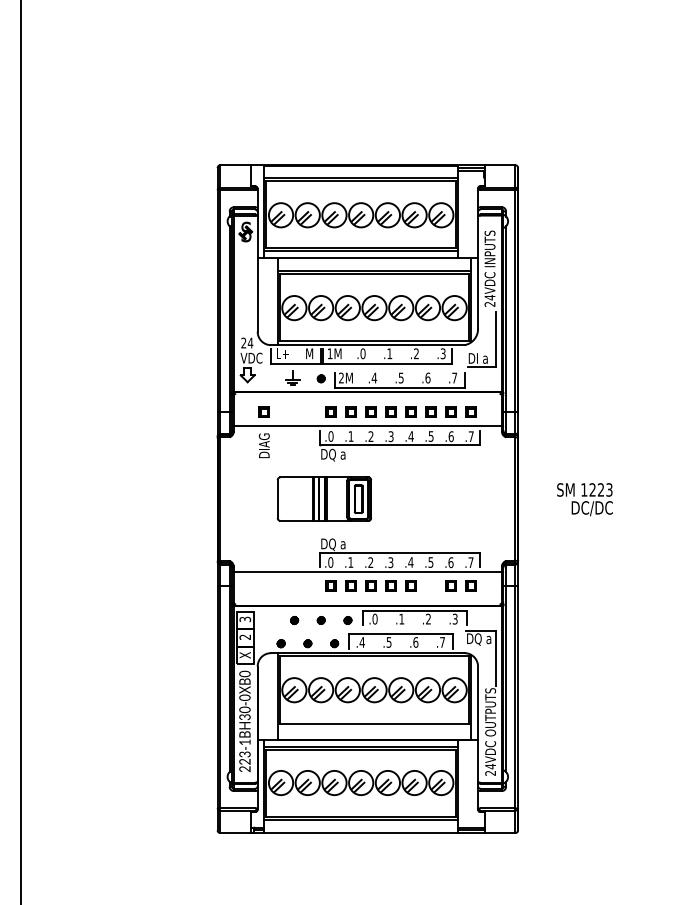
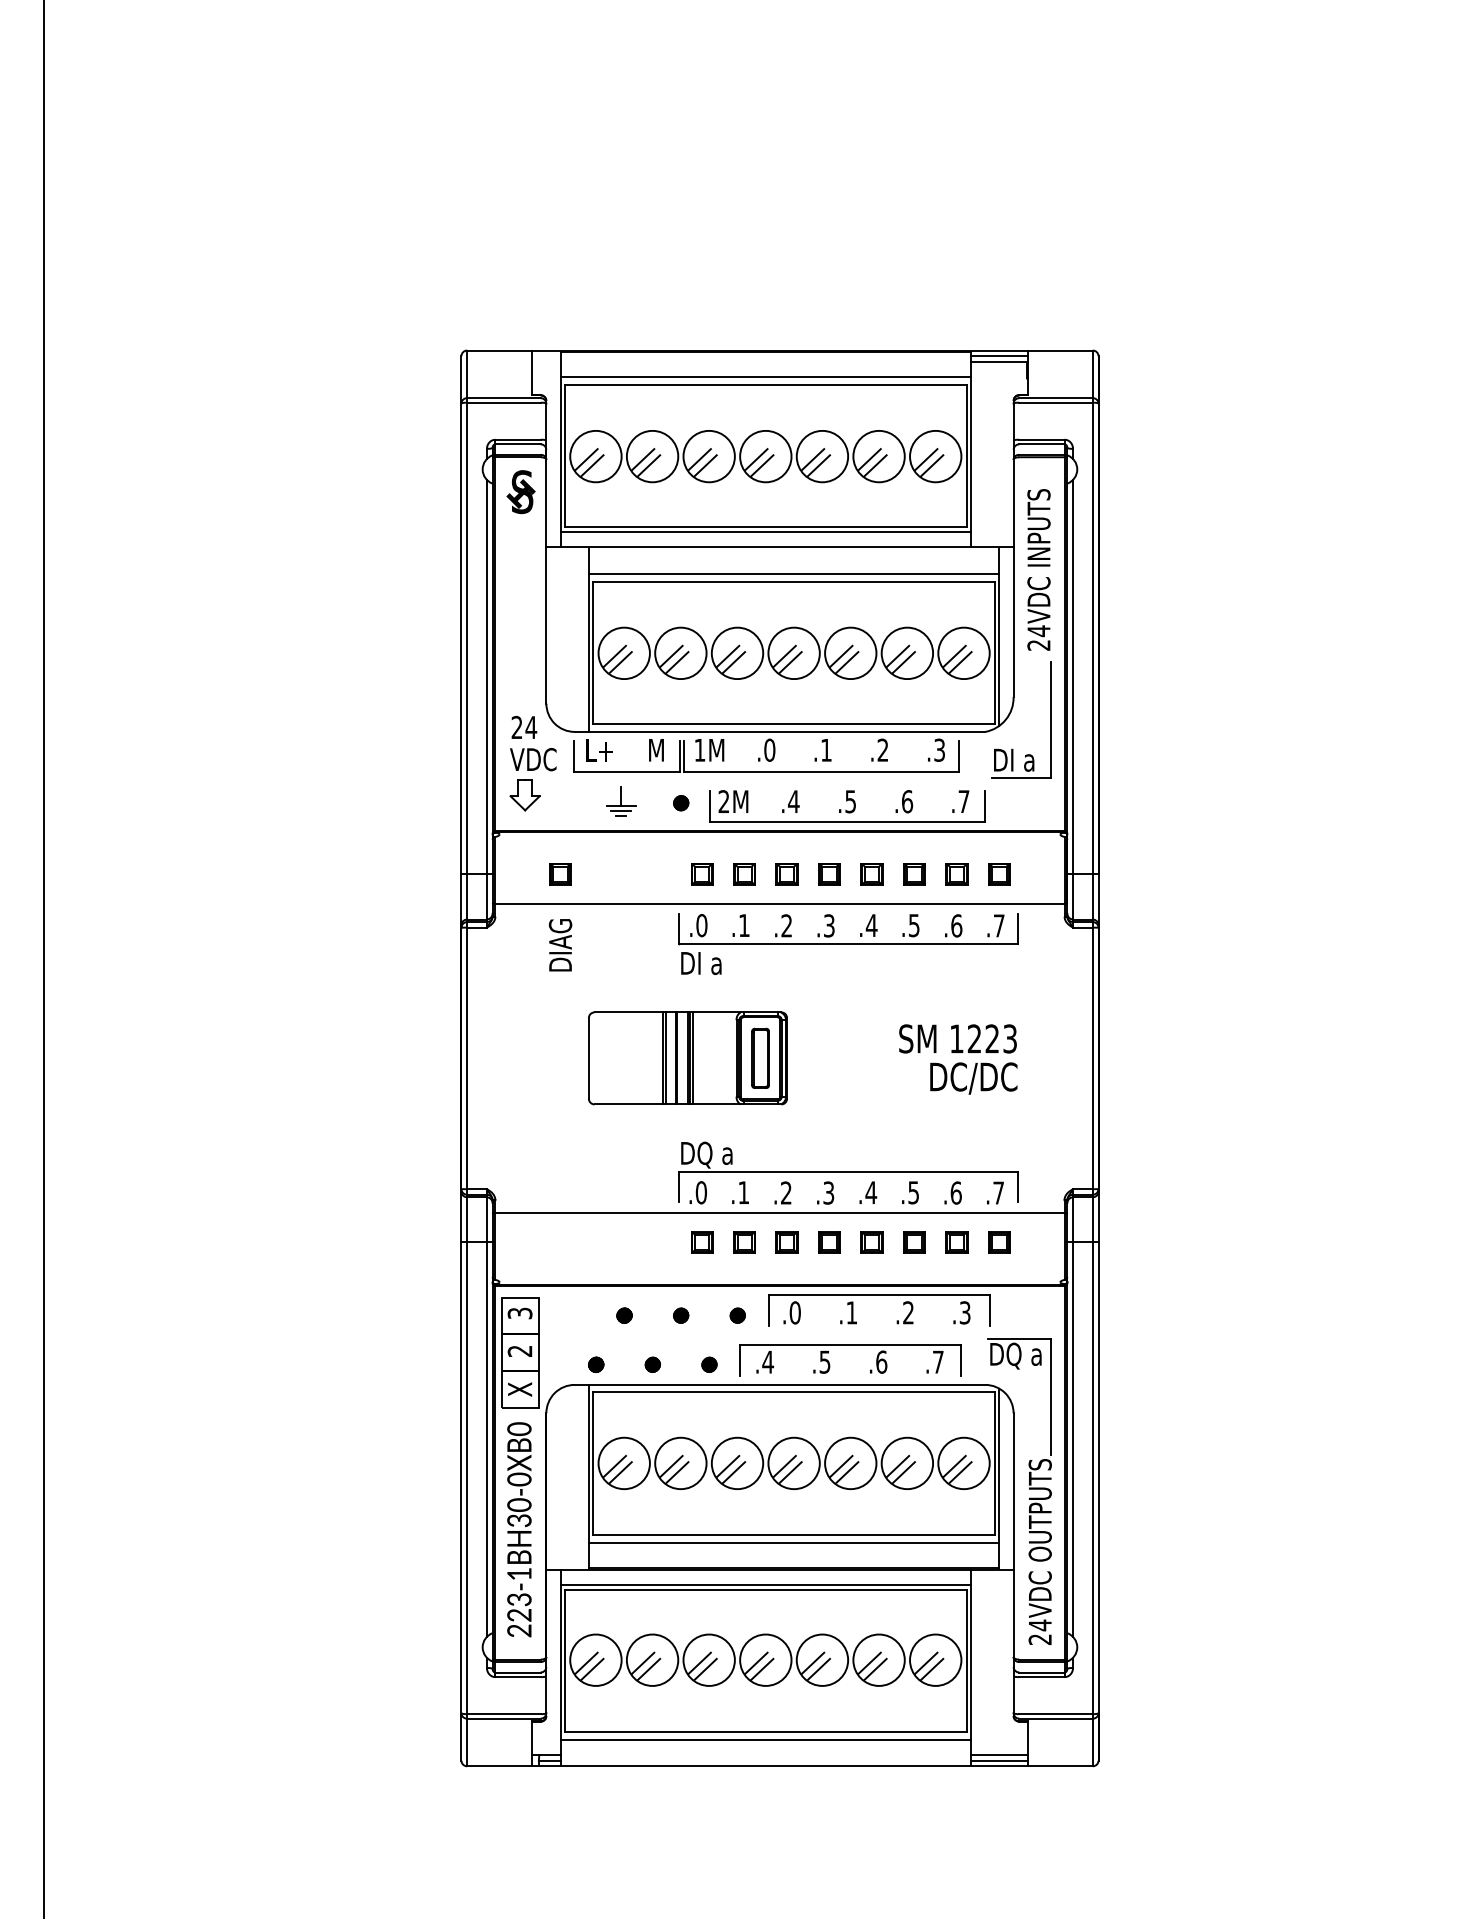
text: (337, 454) -> (715, 963), DQ a -> DI a
text: (584, 499) -> (957, 1059), moved
part: (430, 585) -> (912, 1241), added
line: (374, 727) -> (794, 1542), added

